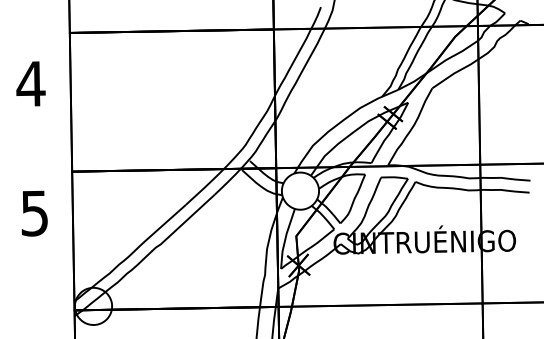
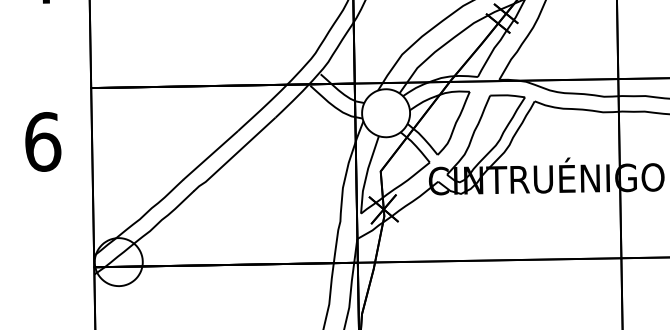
text: (35, 213) -> (43, 142), 5 -> 6

